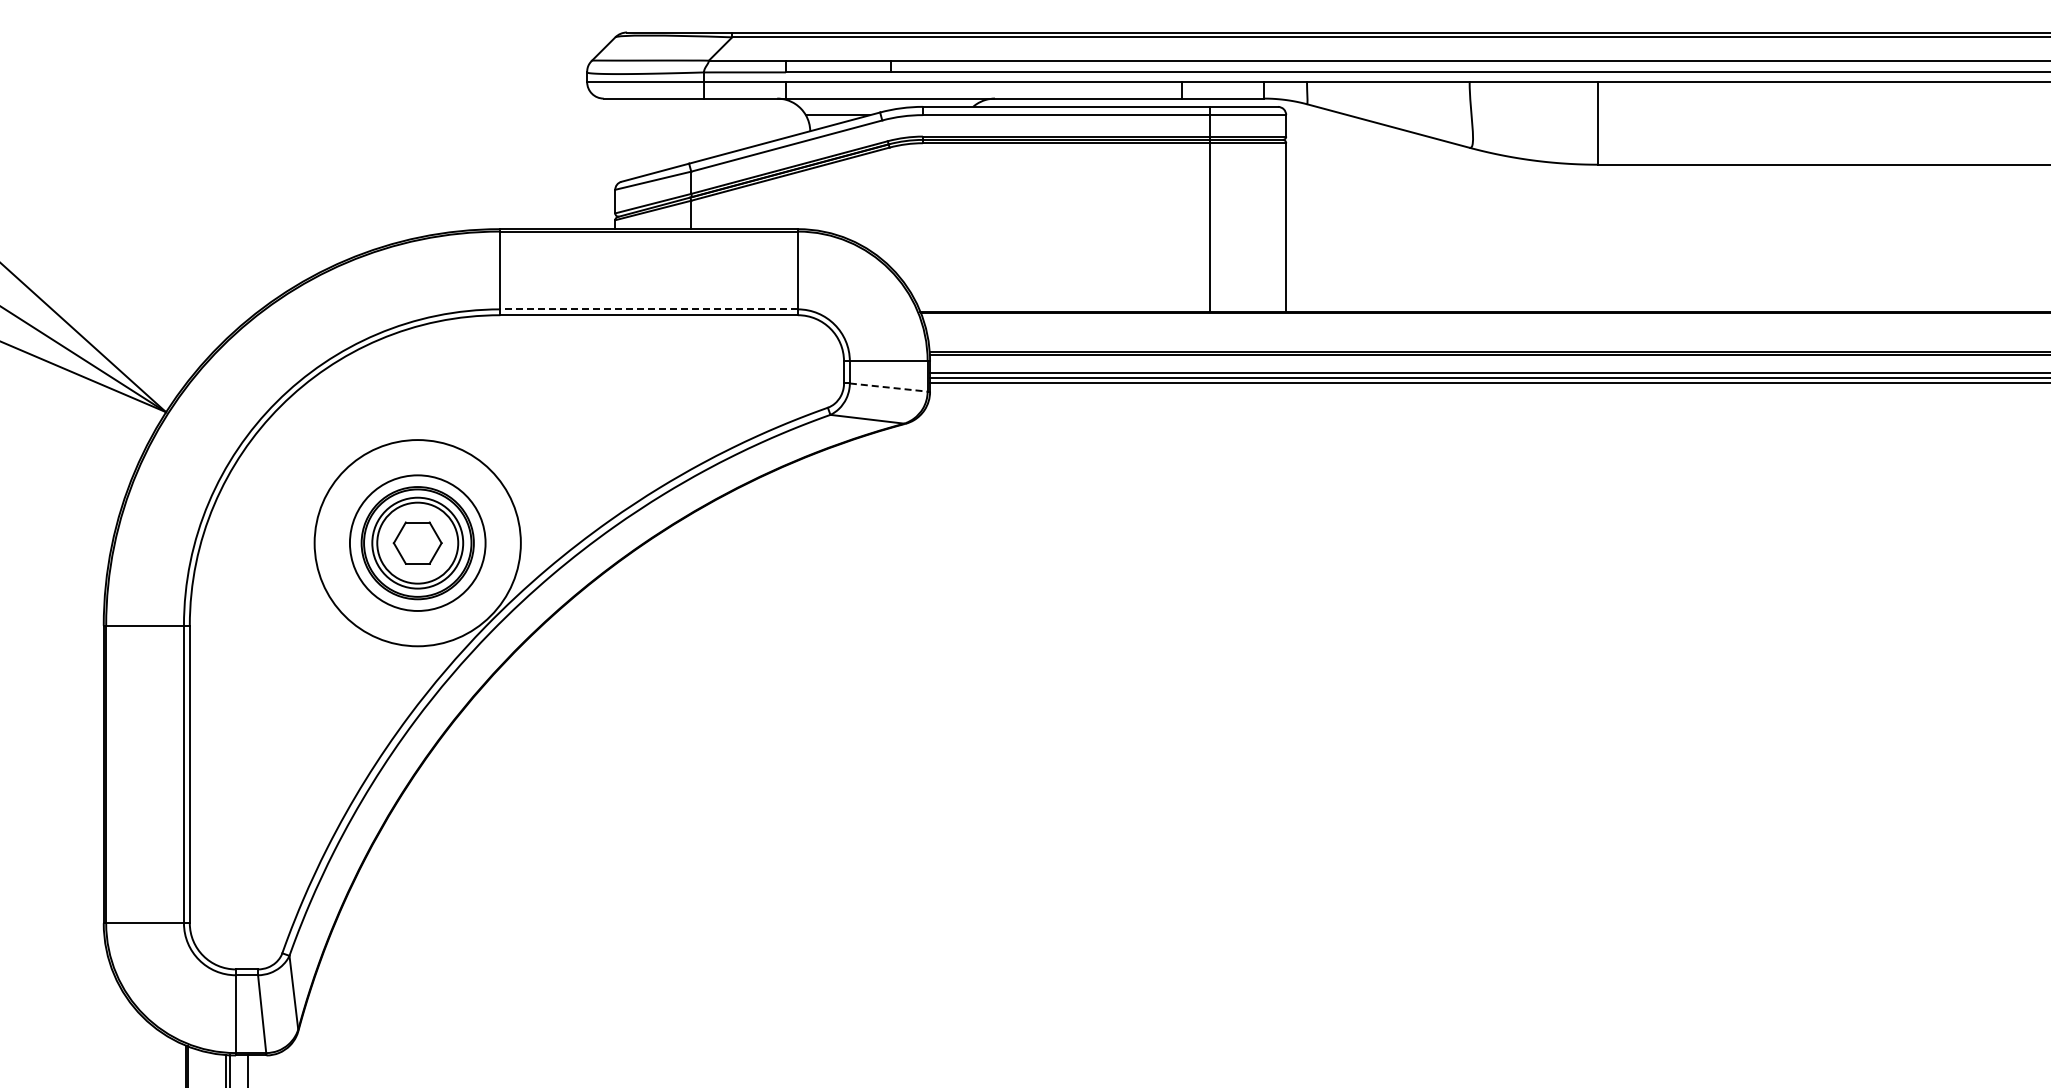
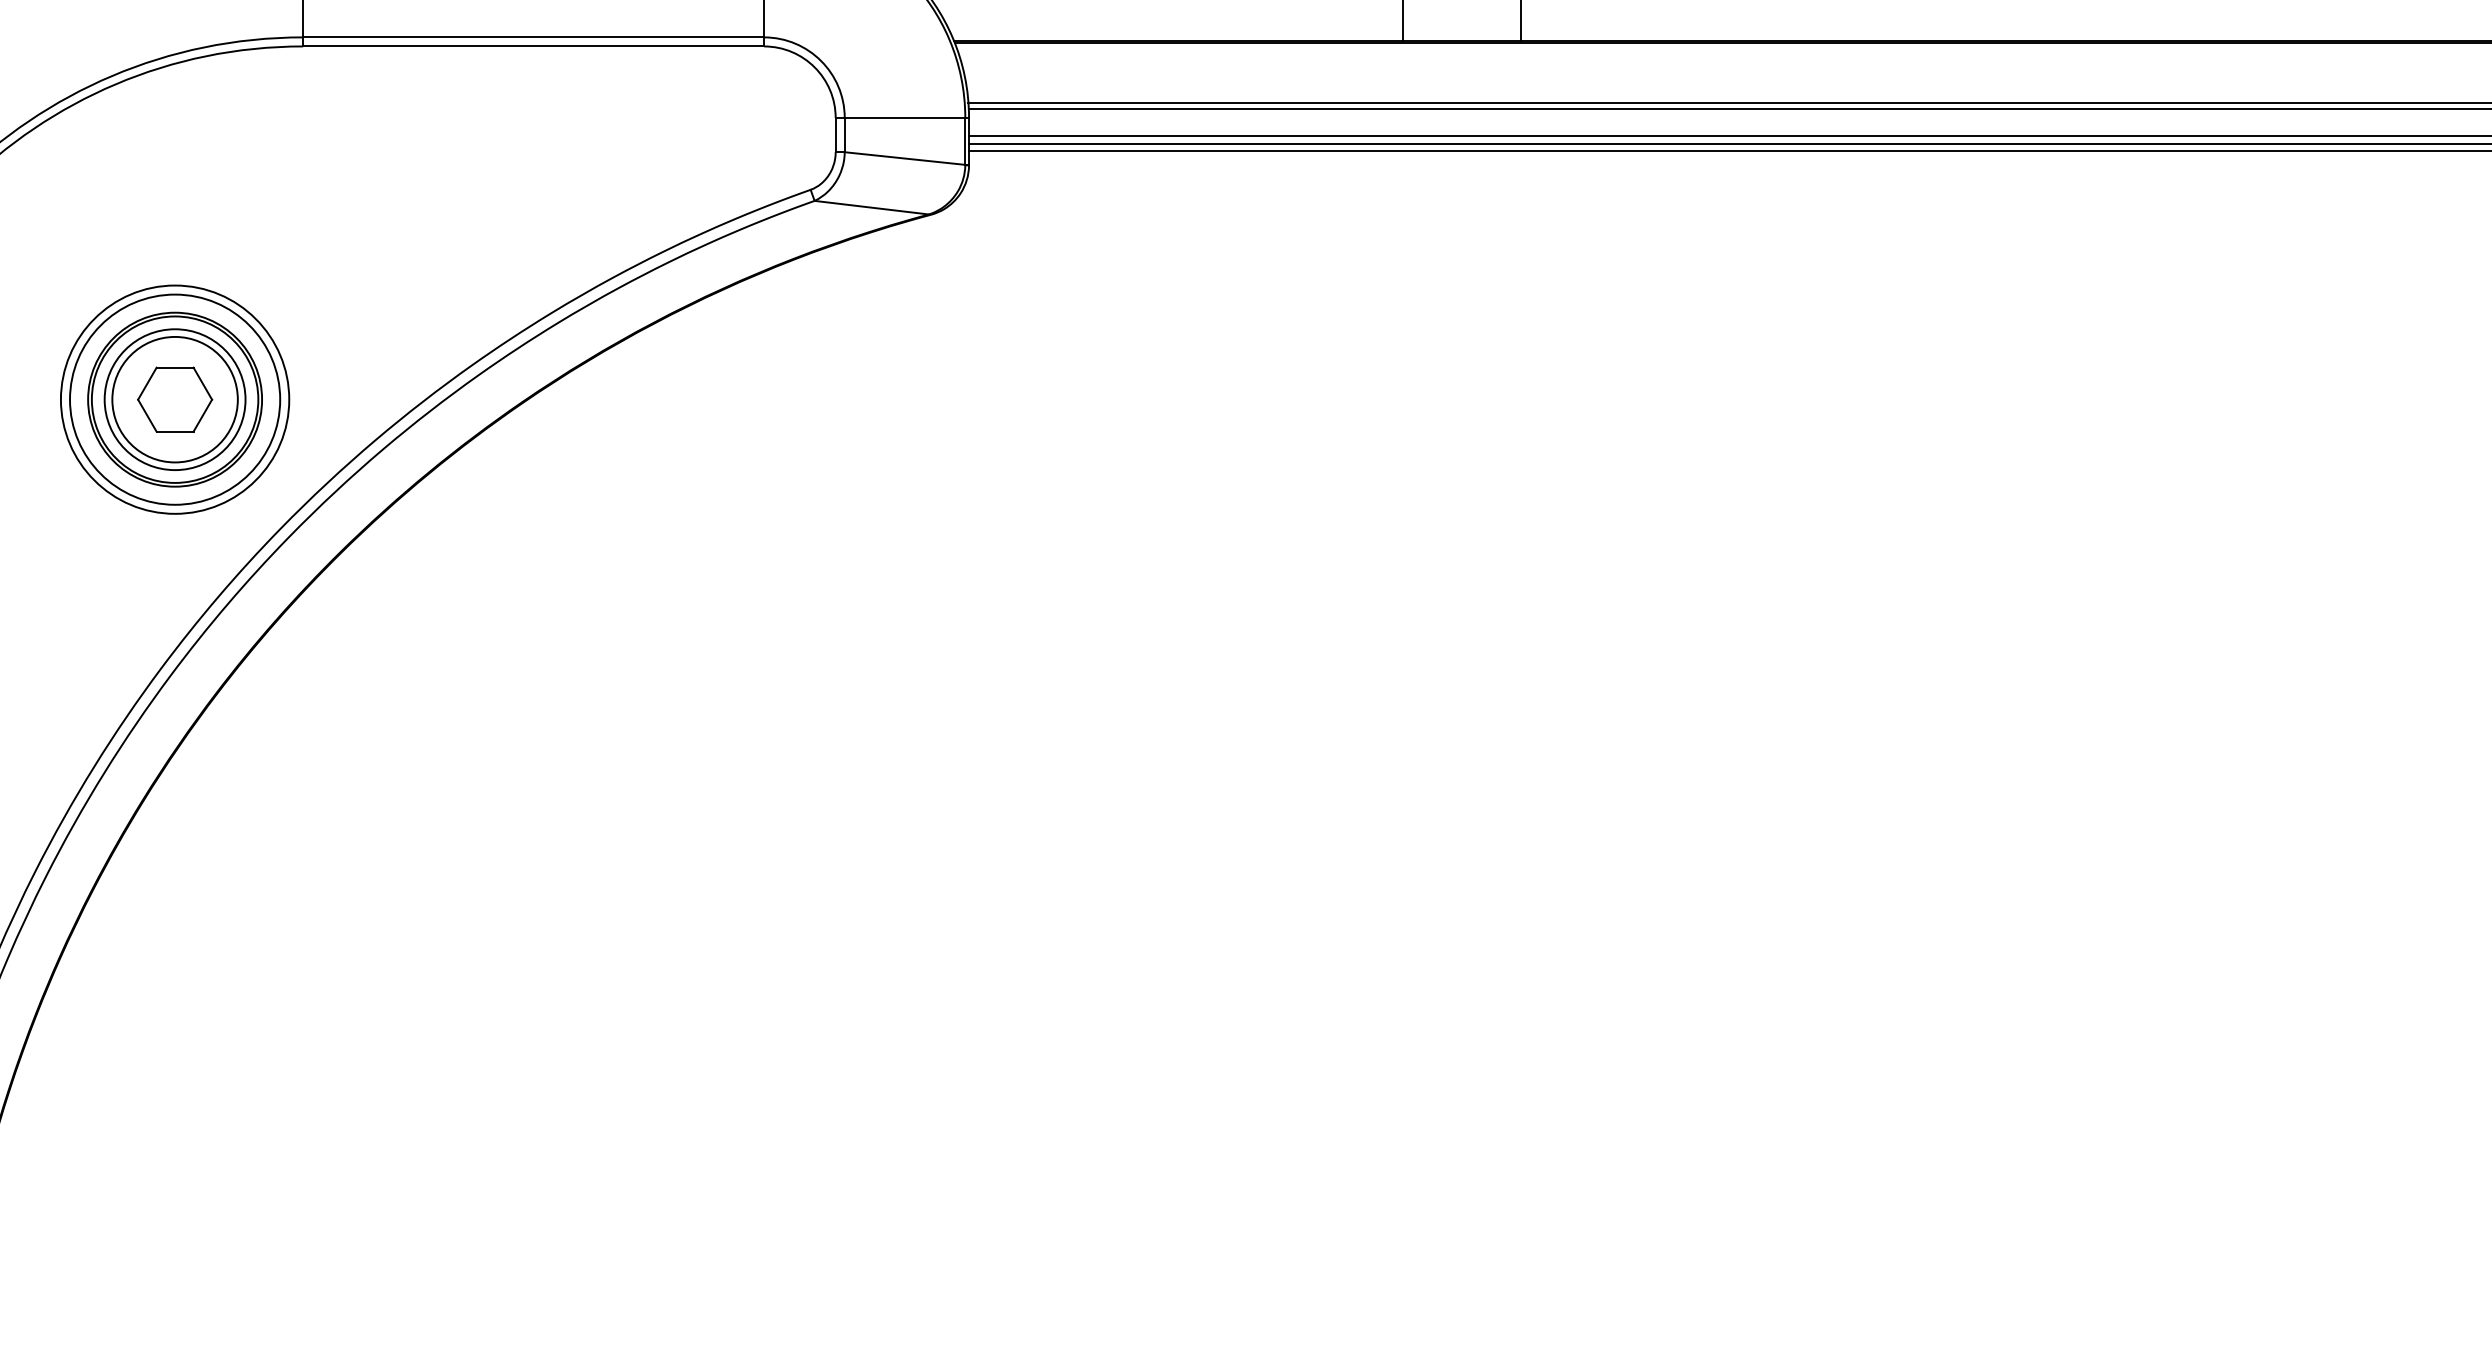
line: (649, 309) -> (534, 37), dashed -> solid
line: (889, 387) -> (906, 158), dashed -> solid
circle: (417, 542) -> (174, 398), size x0.71

